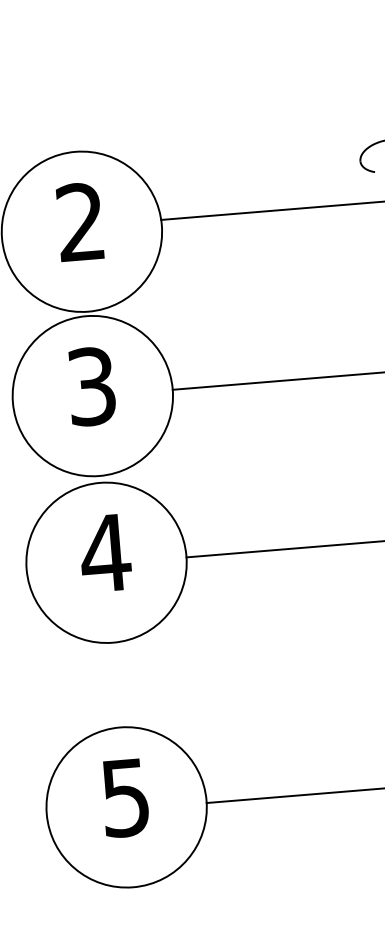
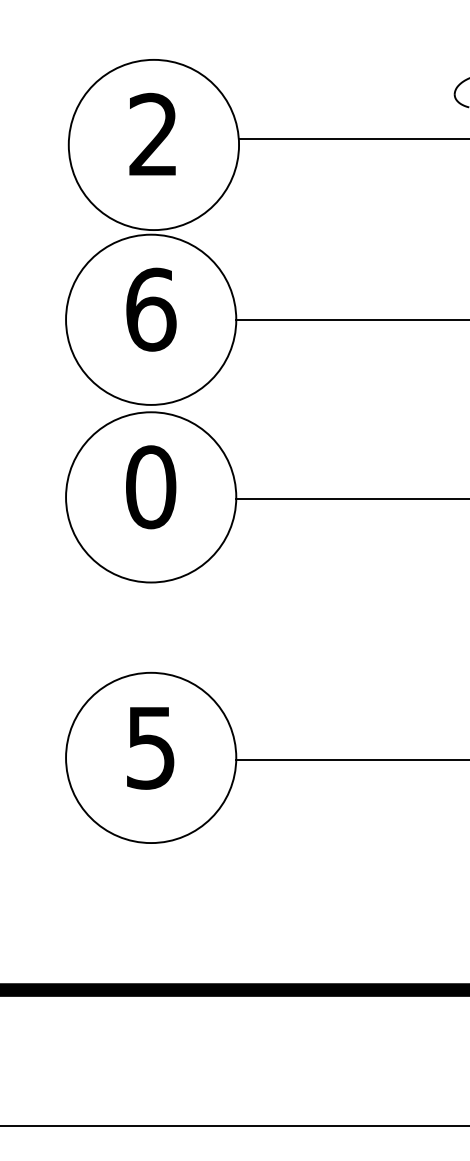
text: (92, 386) -> (151, 309), 3 -> 6
text: (105, 553) -> (150, 487), 4 -> 0

